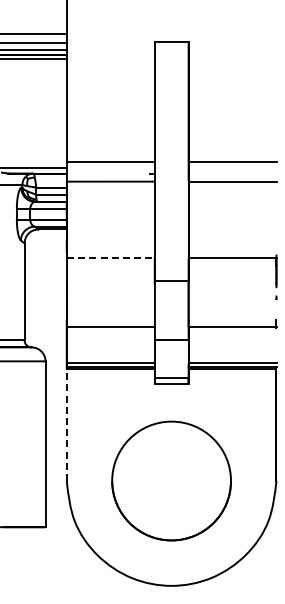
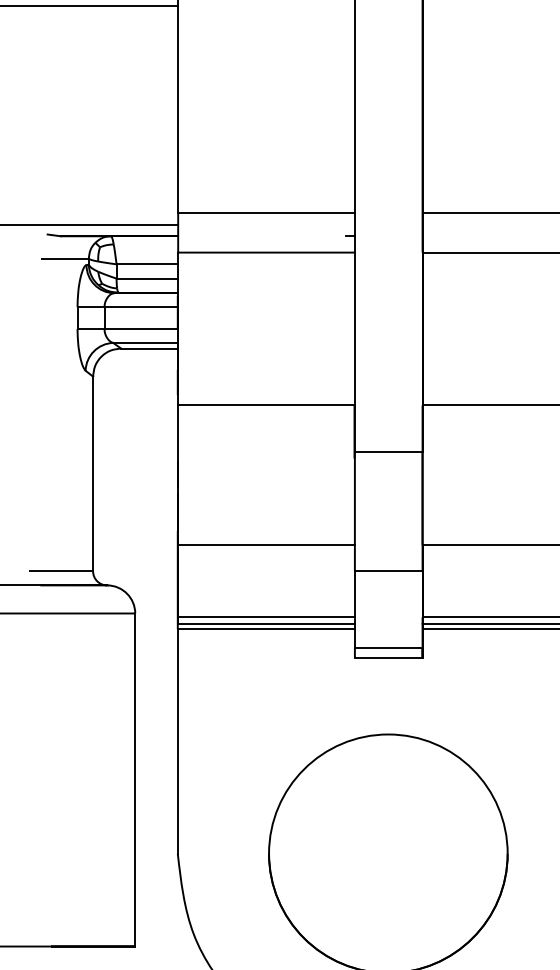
line: (110, 257) -> (265, 404), dashed -> solid
line: (66, 425) -> (177, 742), dashed -> solid

